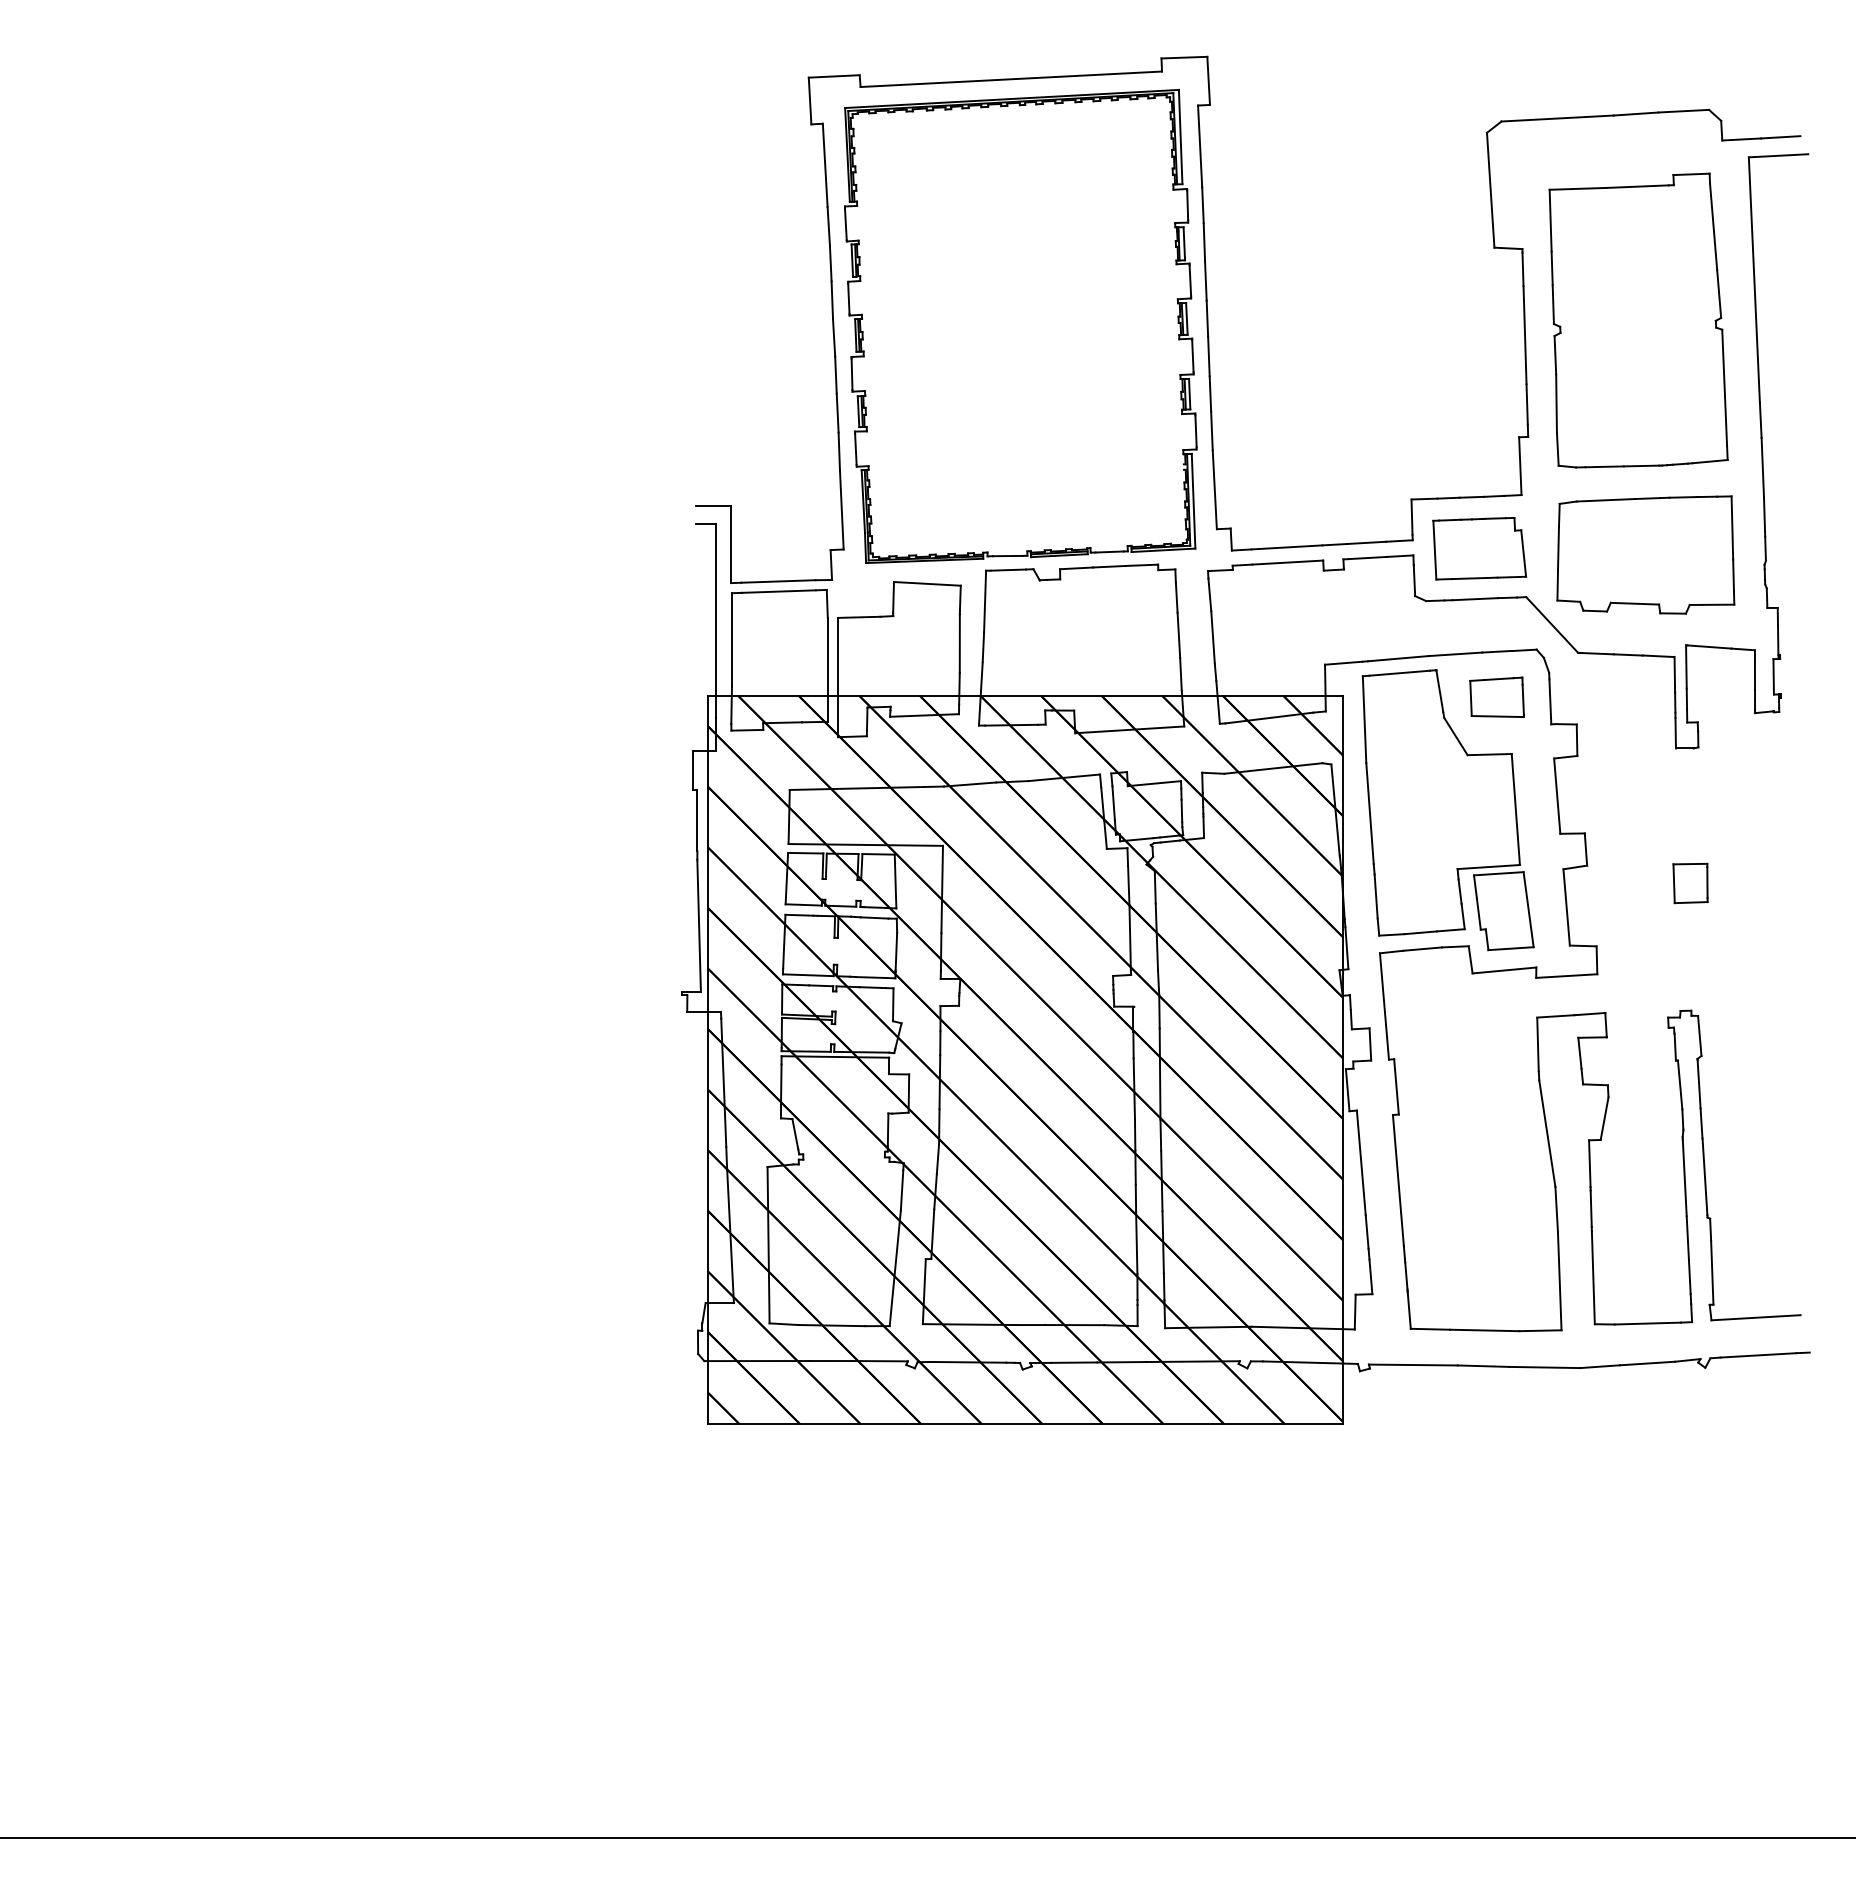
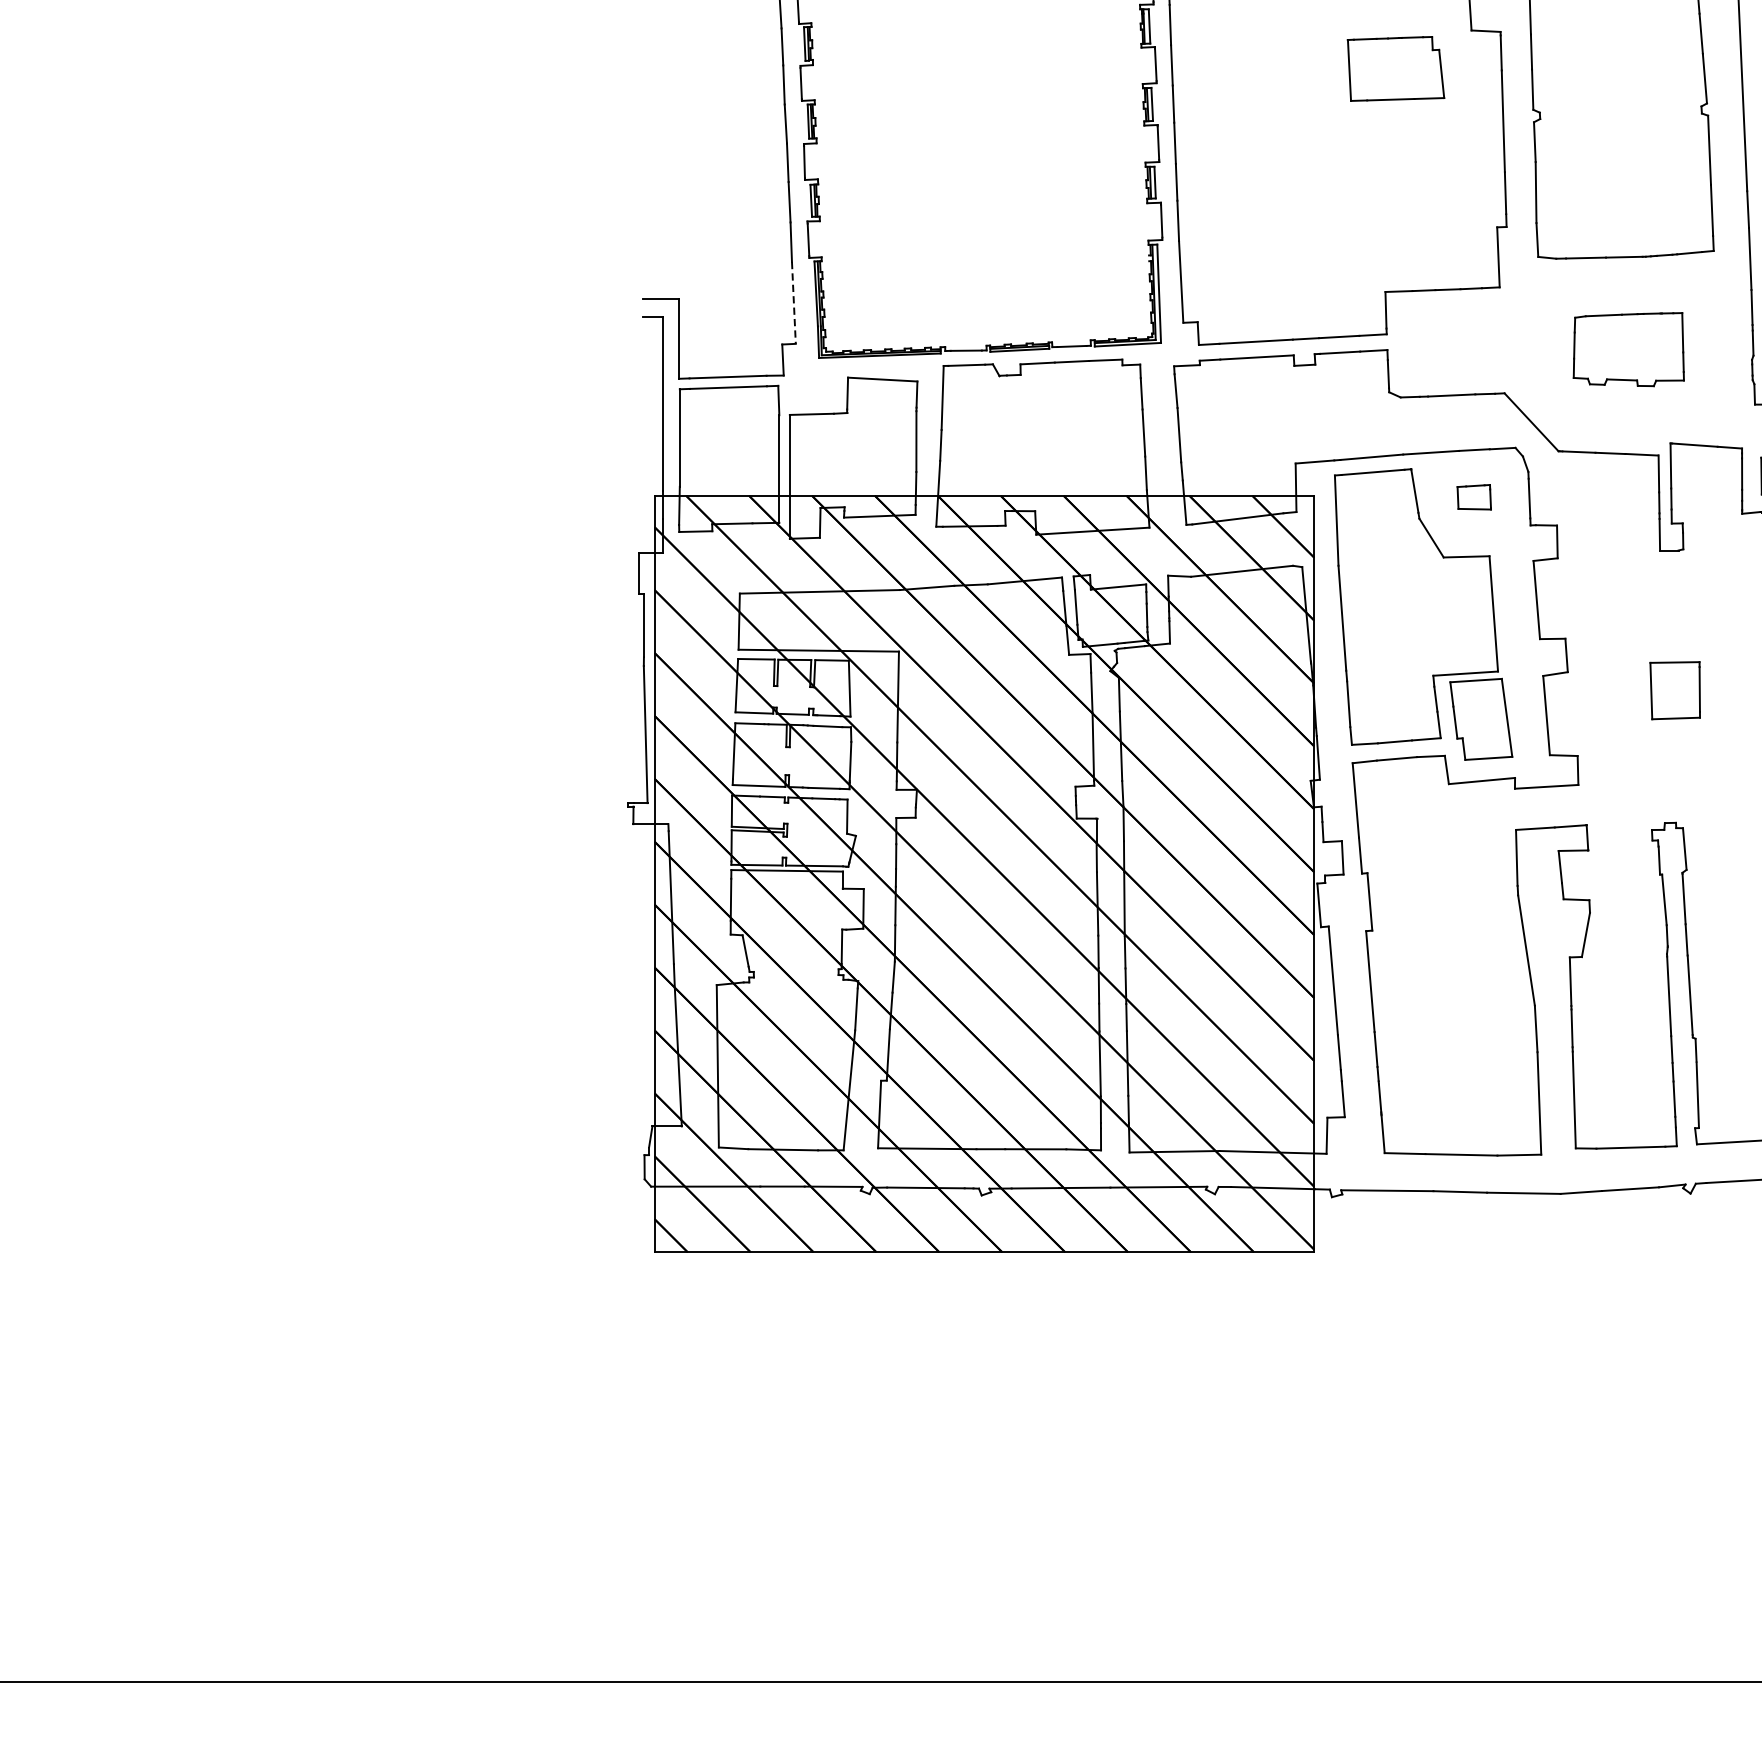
line: (841, 510) -> (793, 303), solid -> dashed
part: (1479, 548) -> (1395, 68), moved
part: (1645, 554) -> (1628, 349), size x0.6
part: (1496, 696) -> (1473, 496), size x0.6
part: (1690, 883) -> (1675, 690), size x1.4

